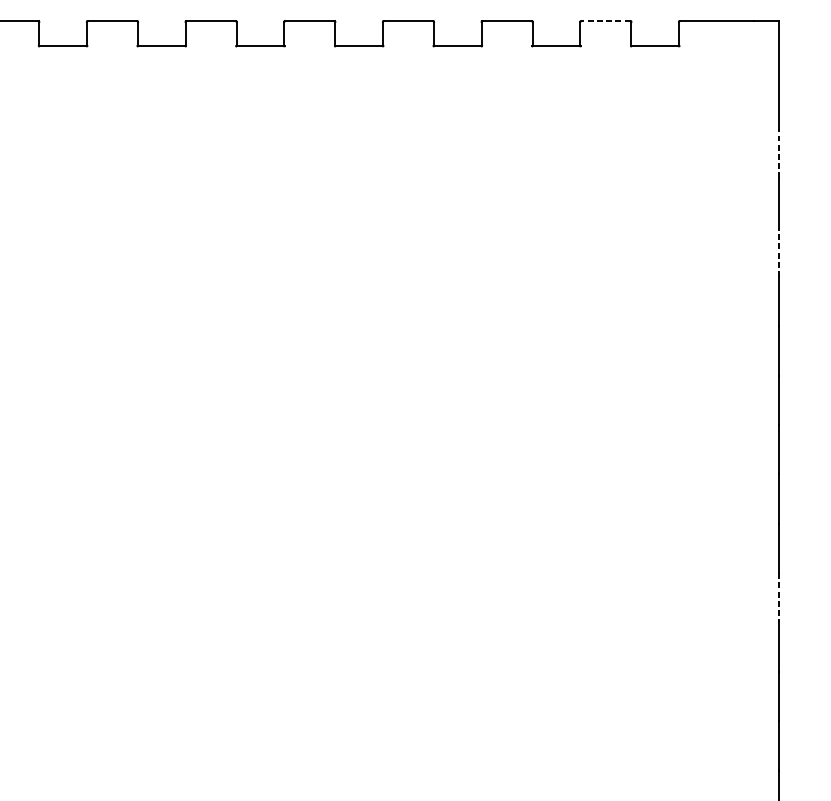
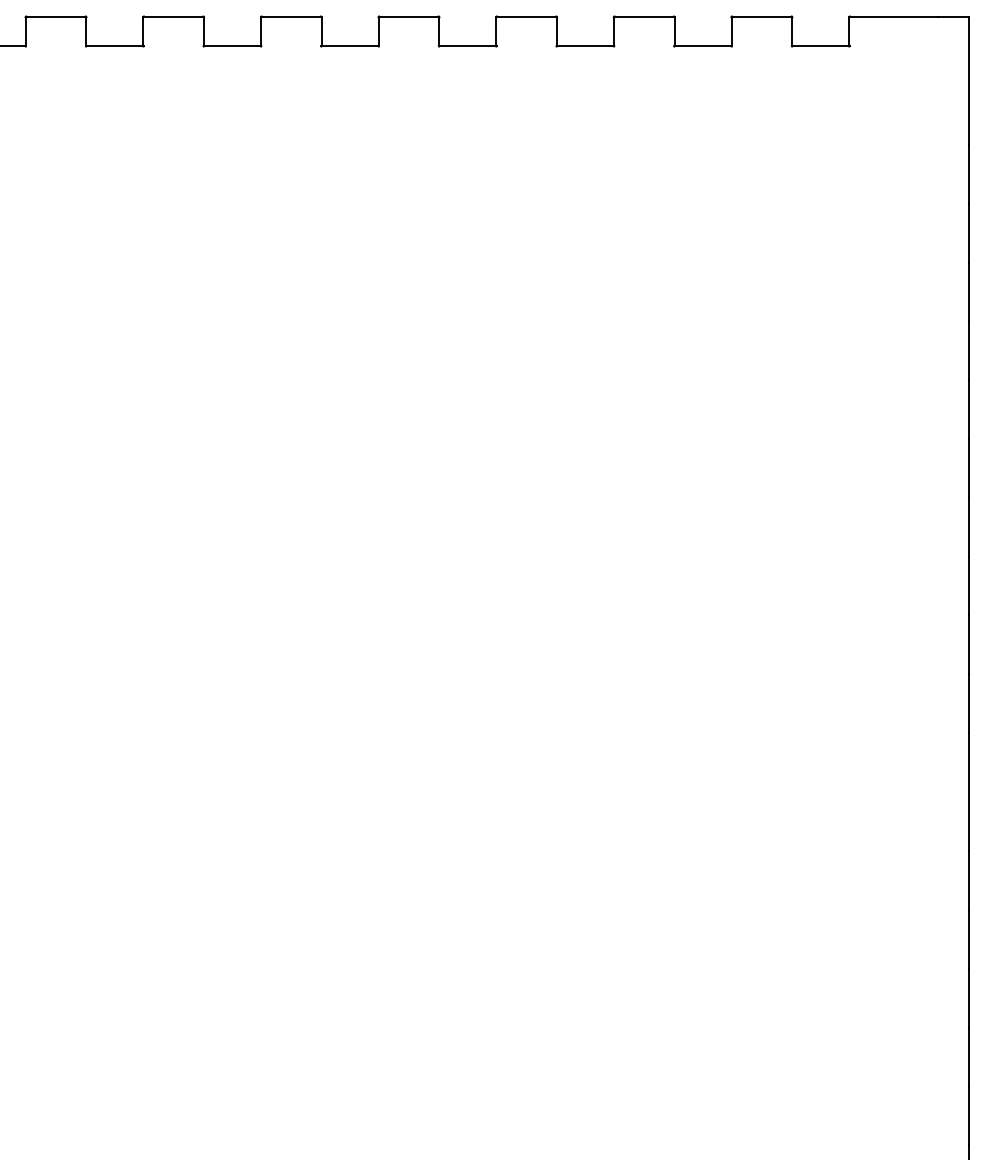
line: (605, 21) -> (761, 16), dashed -> solid
line: (779, 152) -> (968, 173), dashed -> solid
line: (779, 251) -> (968, 291), dashed -> solid
line: (779, 598) -> (968, 704), dashed -> solid

